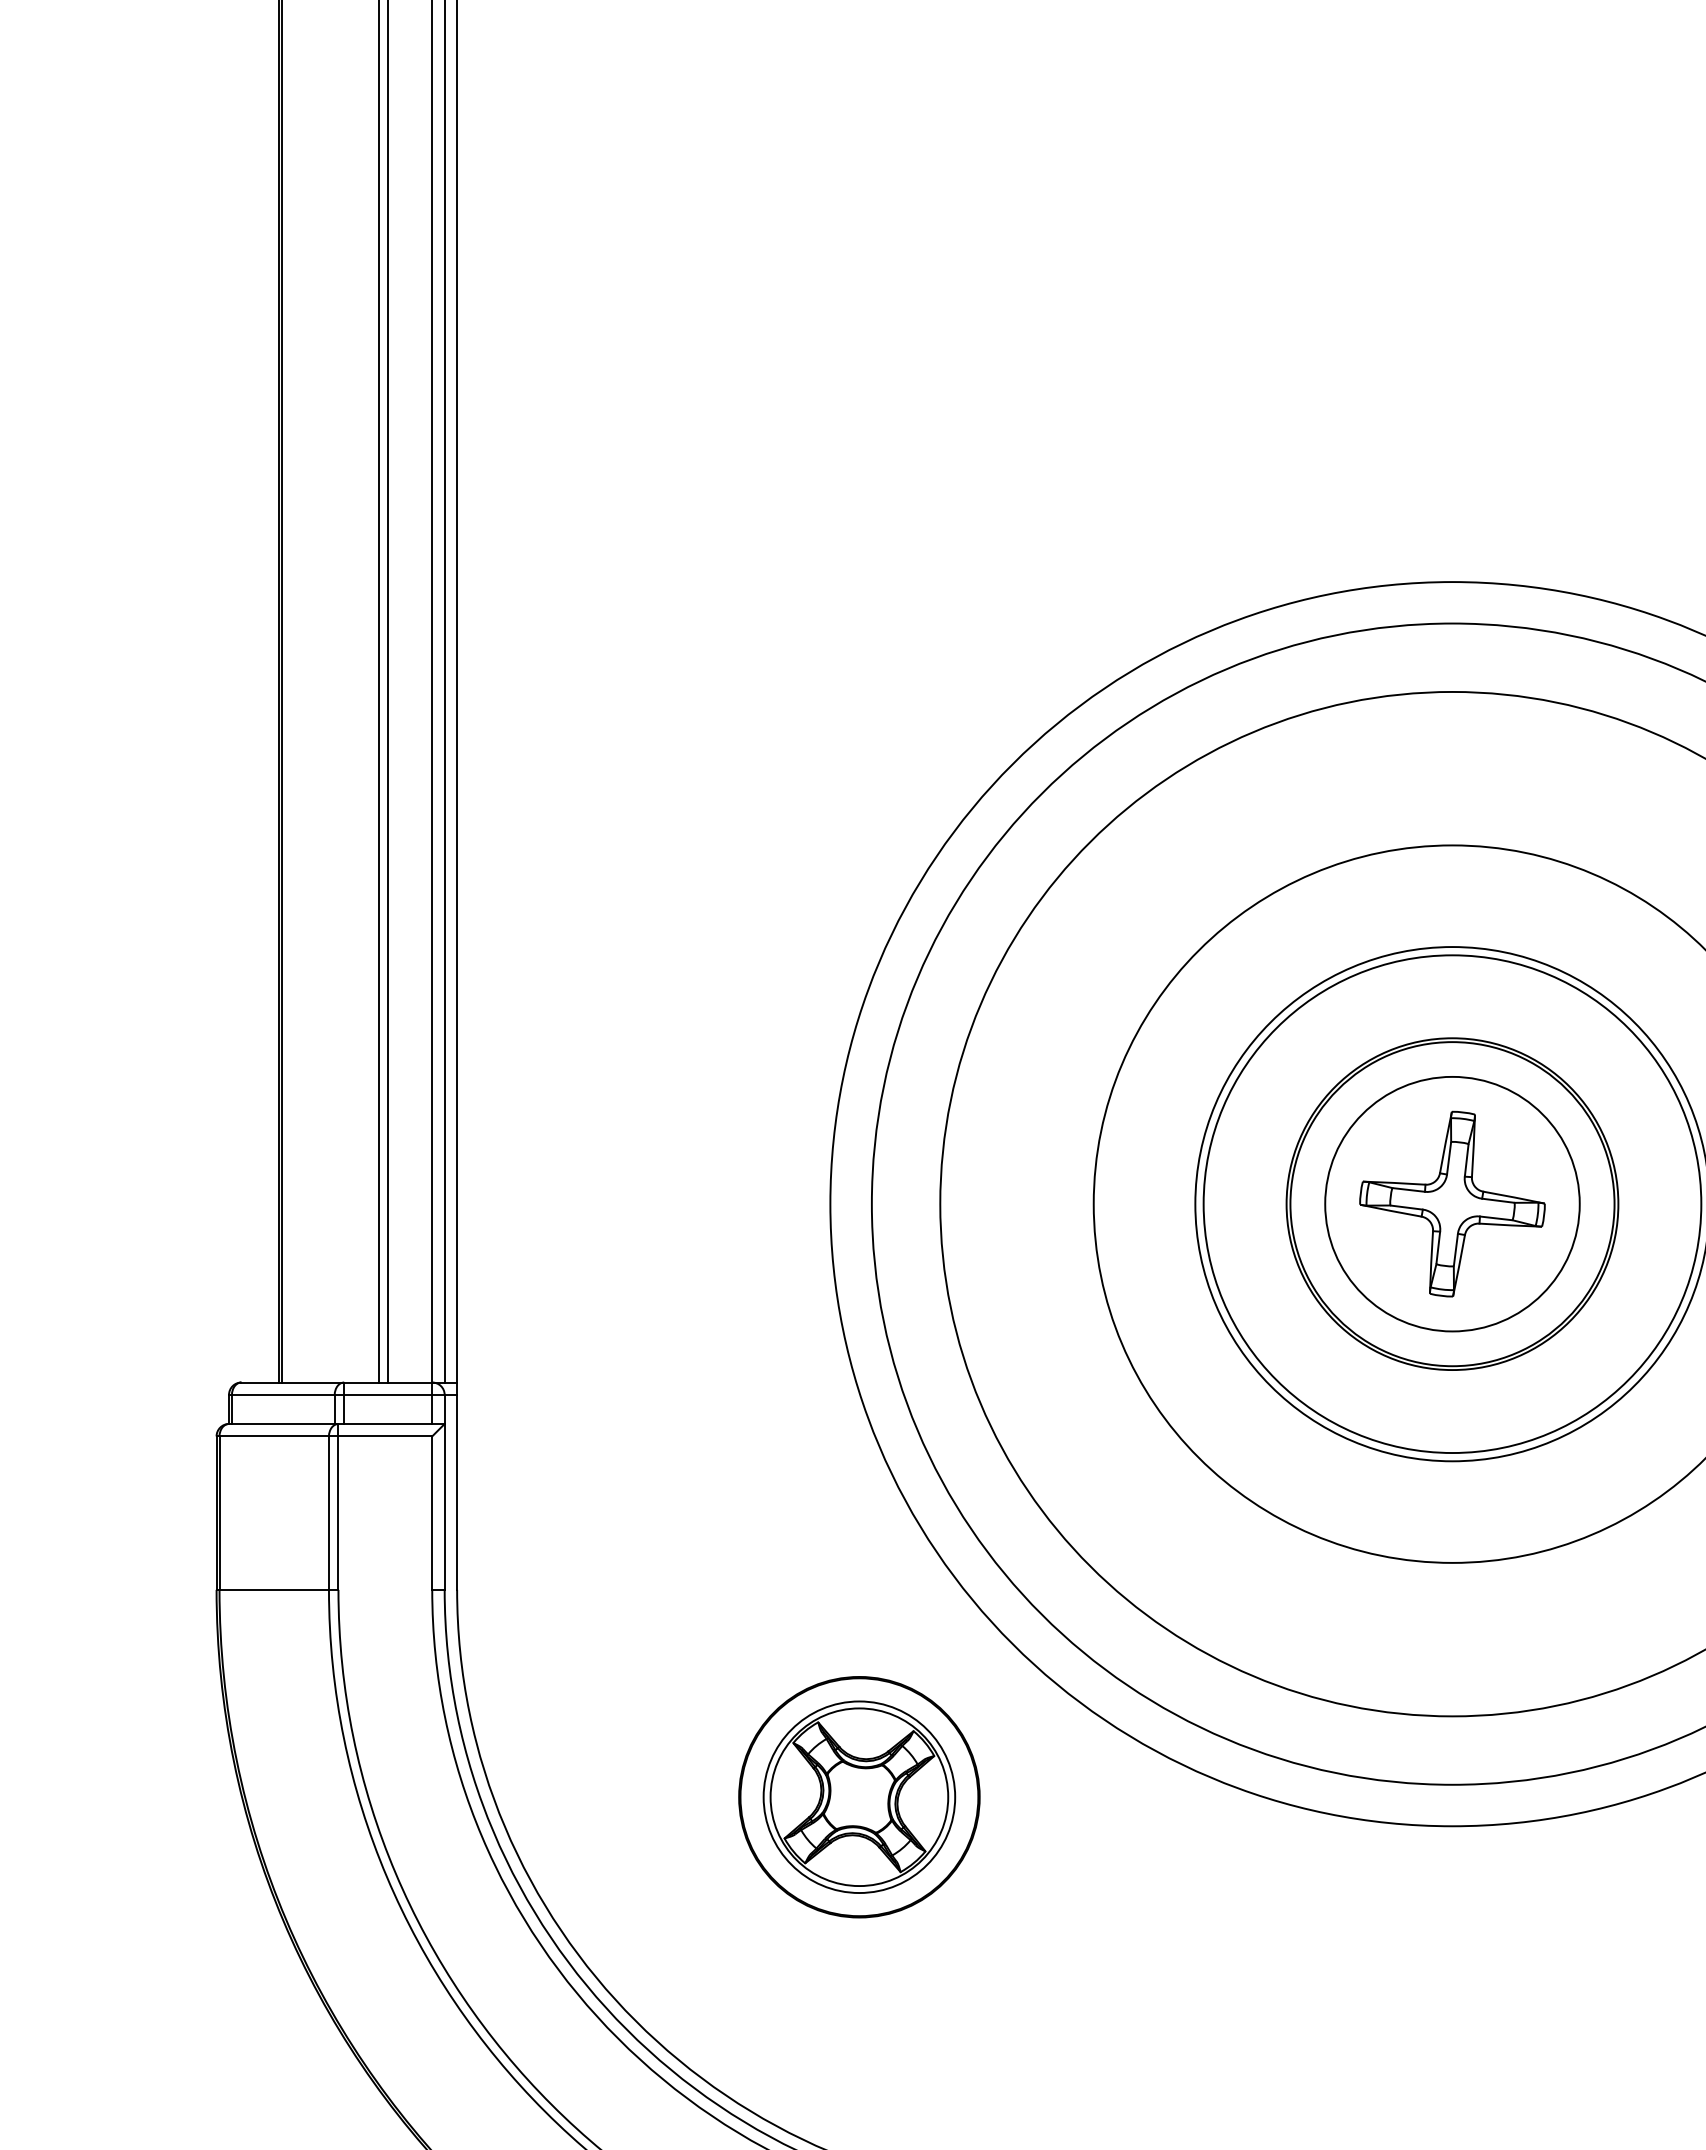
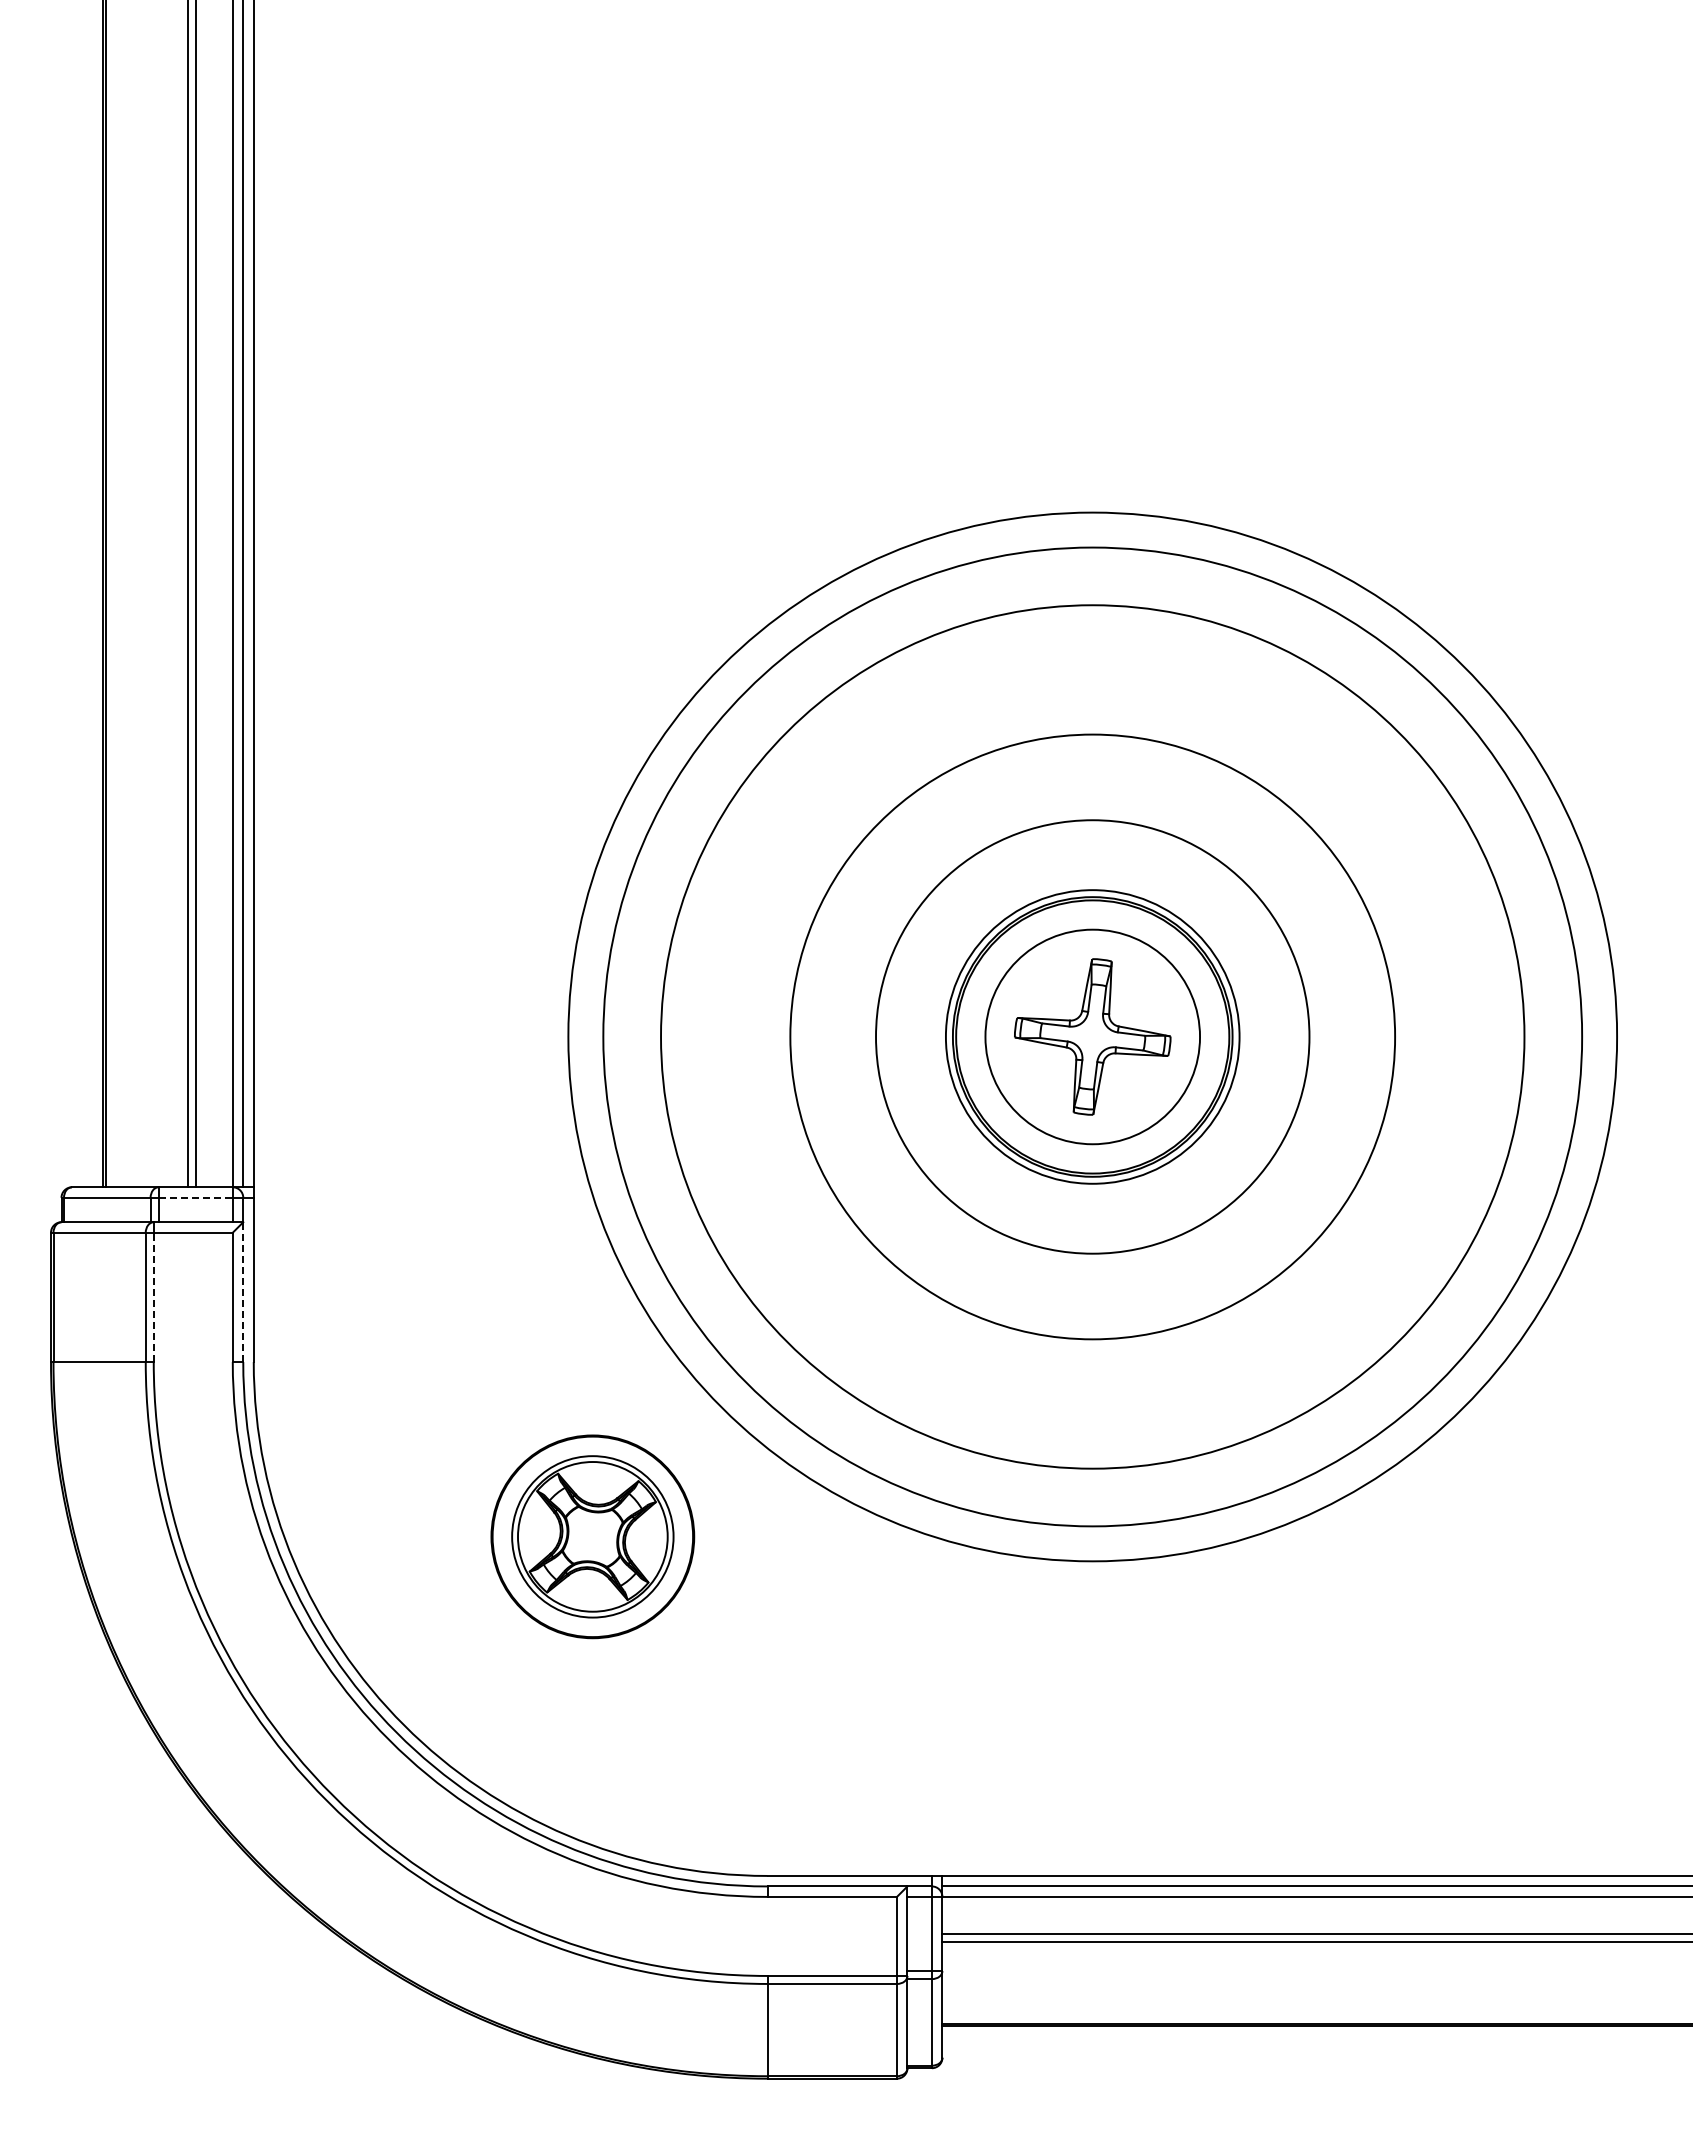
circle: (1452, 1203) -> (1092, 1036), size x0.7
line: (389, 1394) -> (196, 1197), solid -> dashed
line: (444, 1507) -> (243, 1292), solid -> dashed
line: (338, 1513) -> (153, 1297), solid -> dashed

